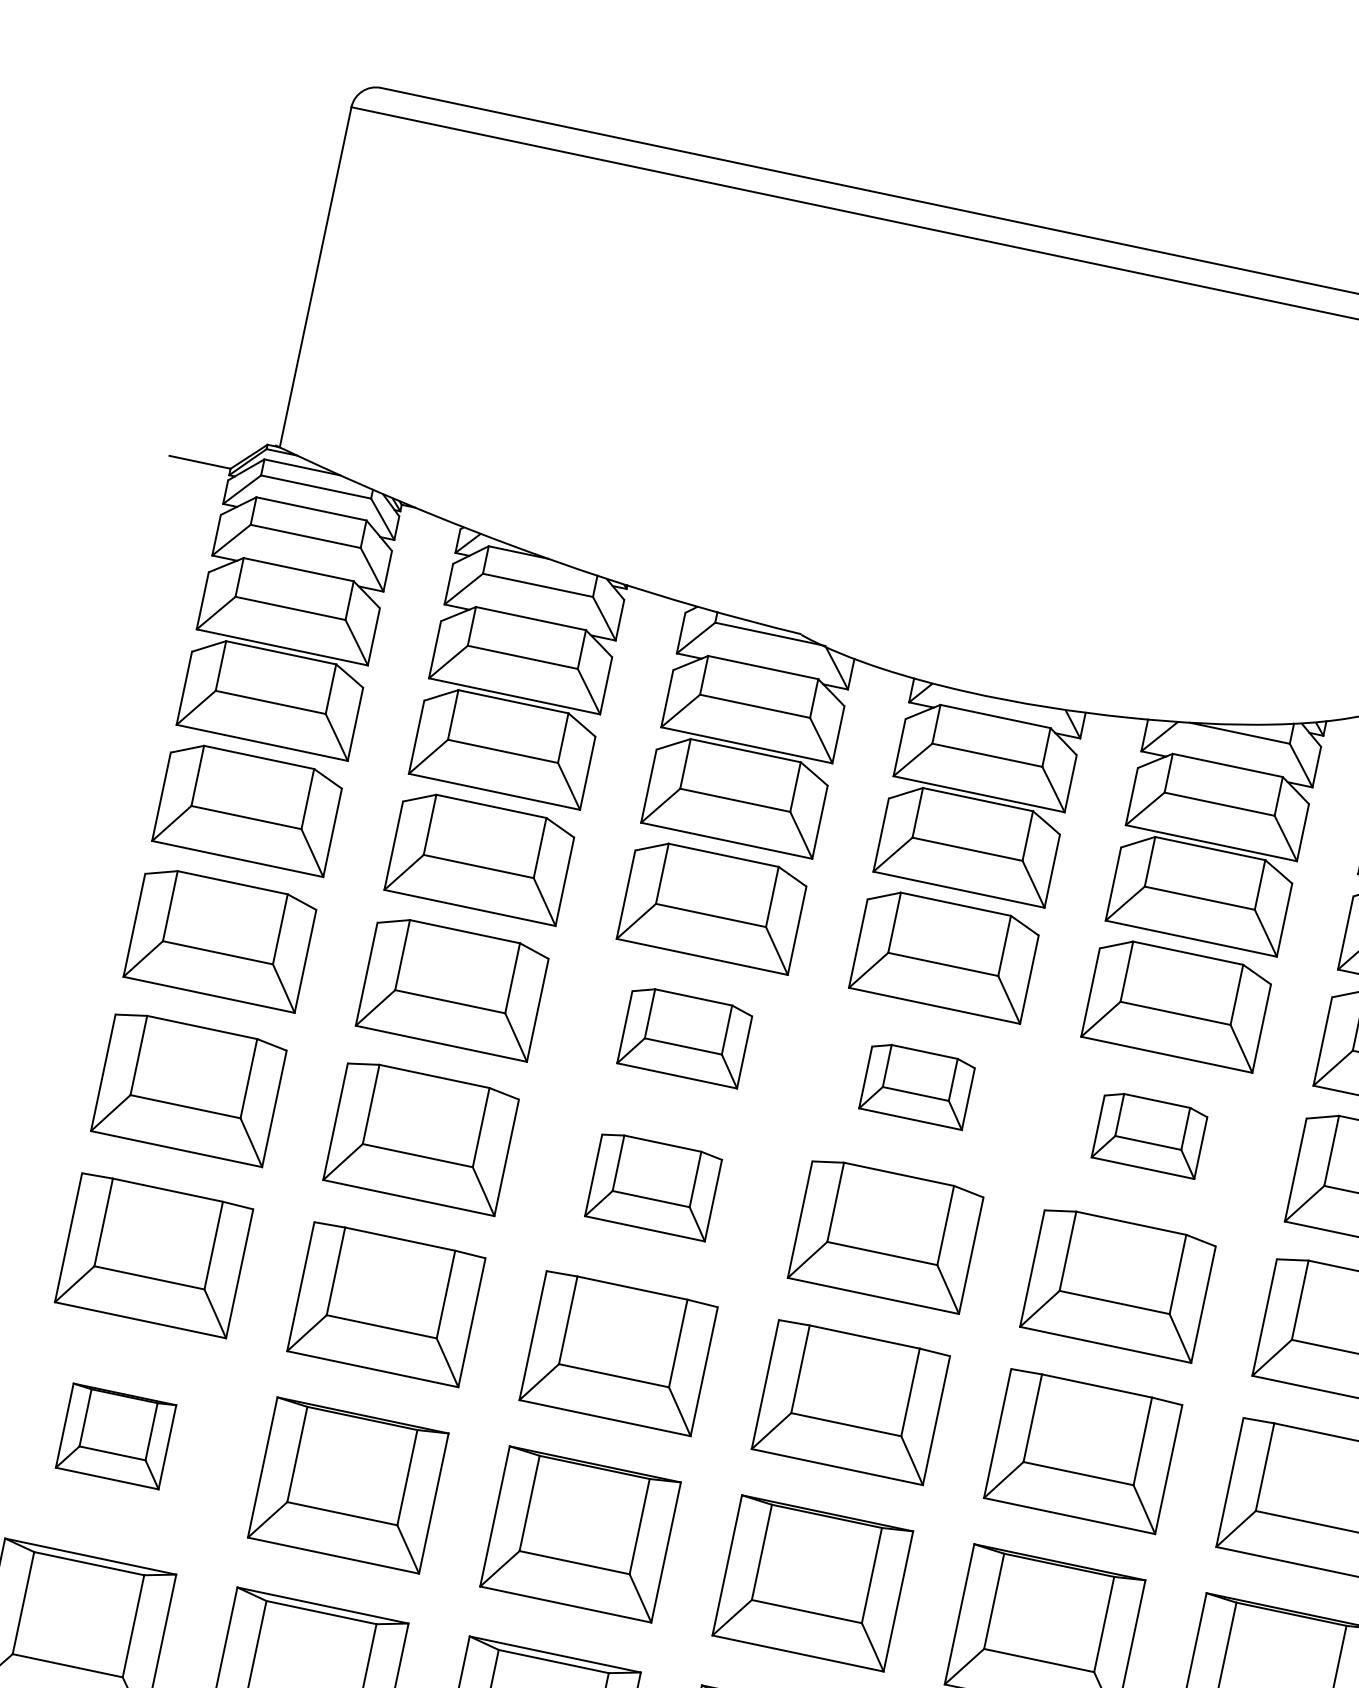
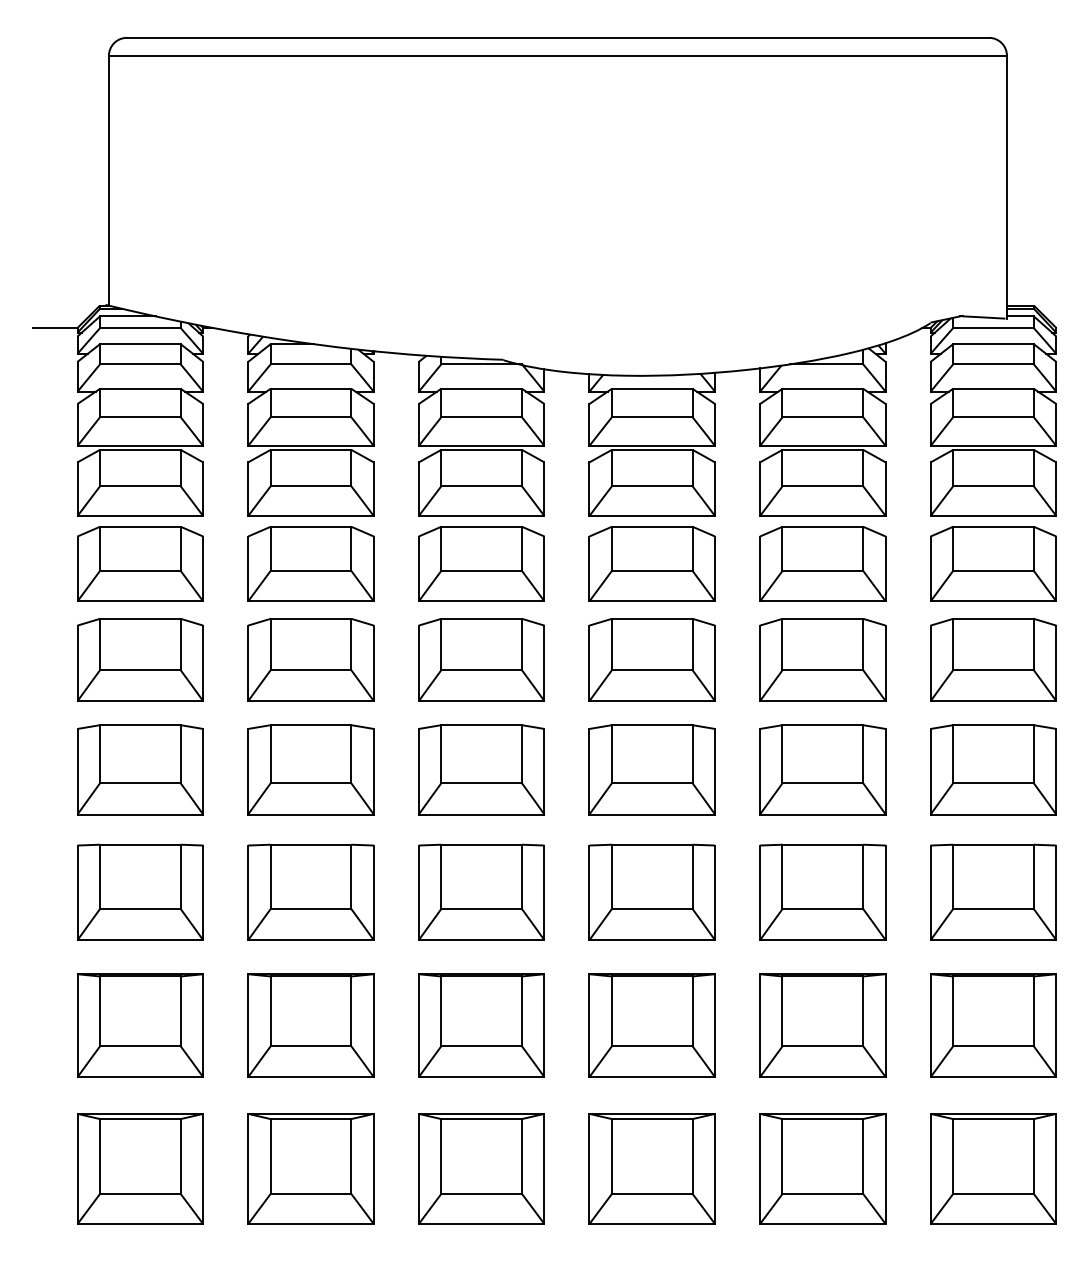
part: (685, 1035) -> (481, 659), size x1.43
part: (916, 1084) -> (651, 659), size x1.67
part: (1149, 1133) -> (822, 659), size x1.67
part: (653, 1185) -> (481, 769), size x1.43
part: (116, 1436) -> (140, 1025), size x1.67

